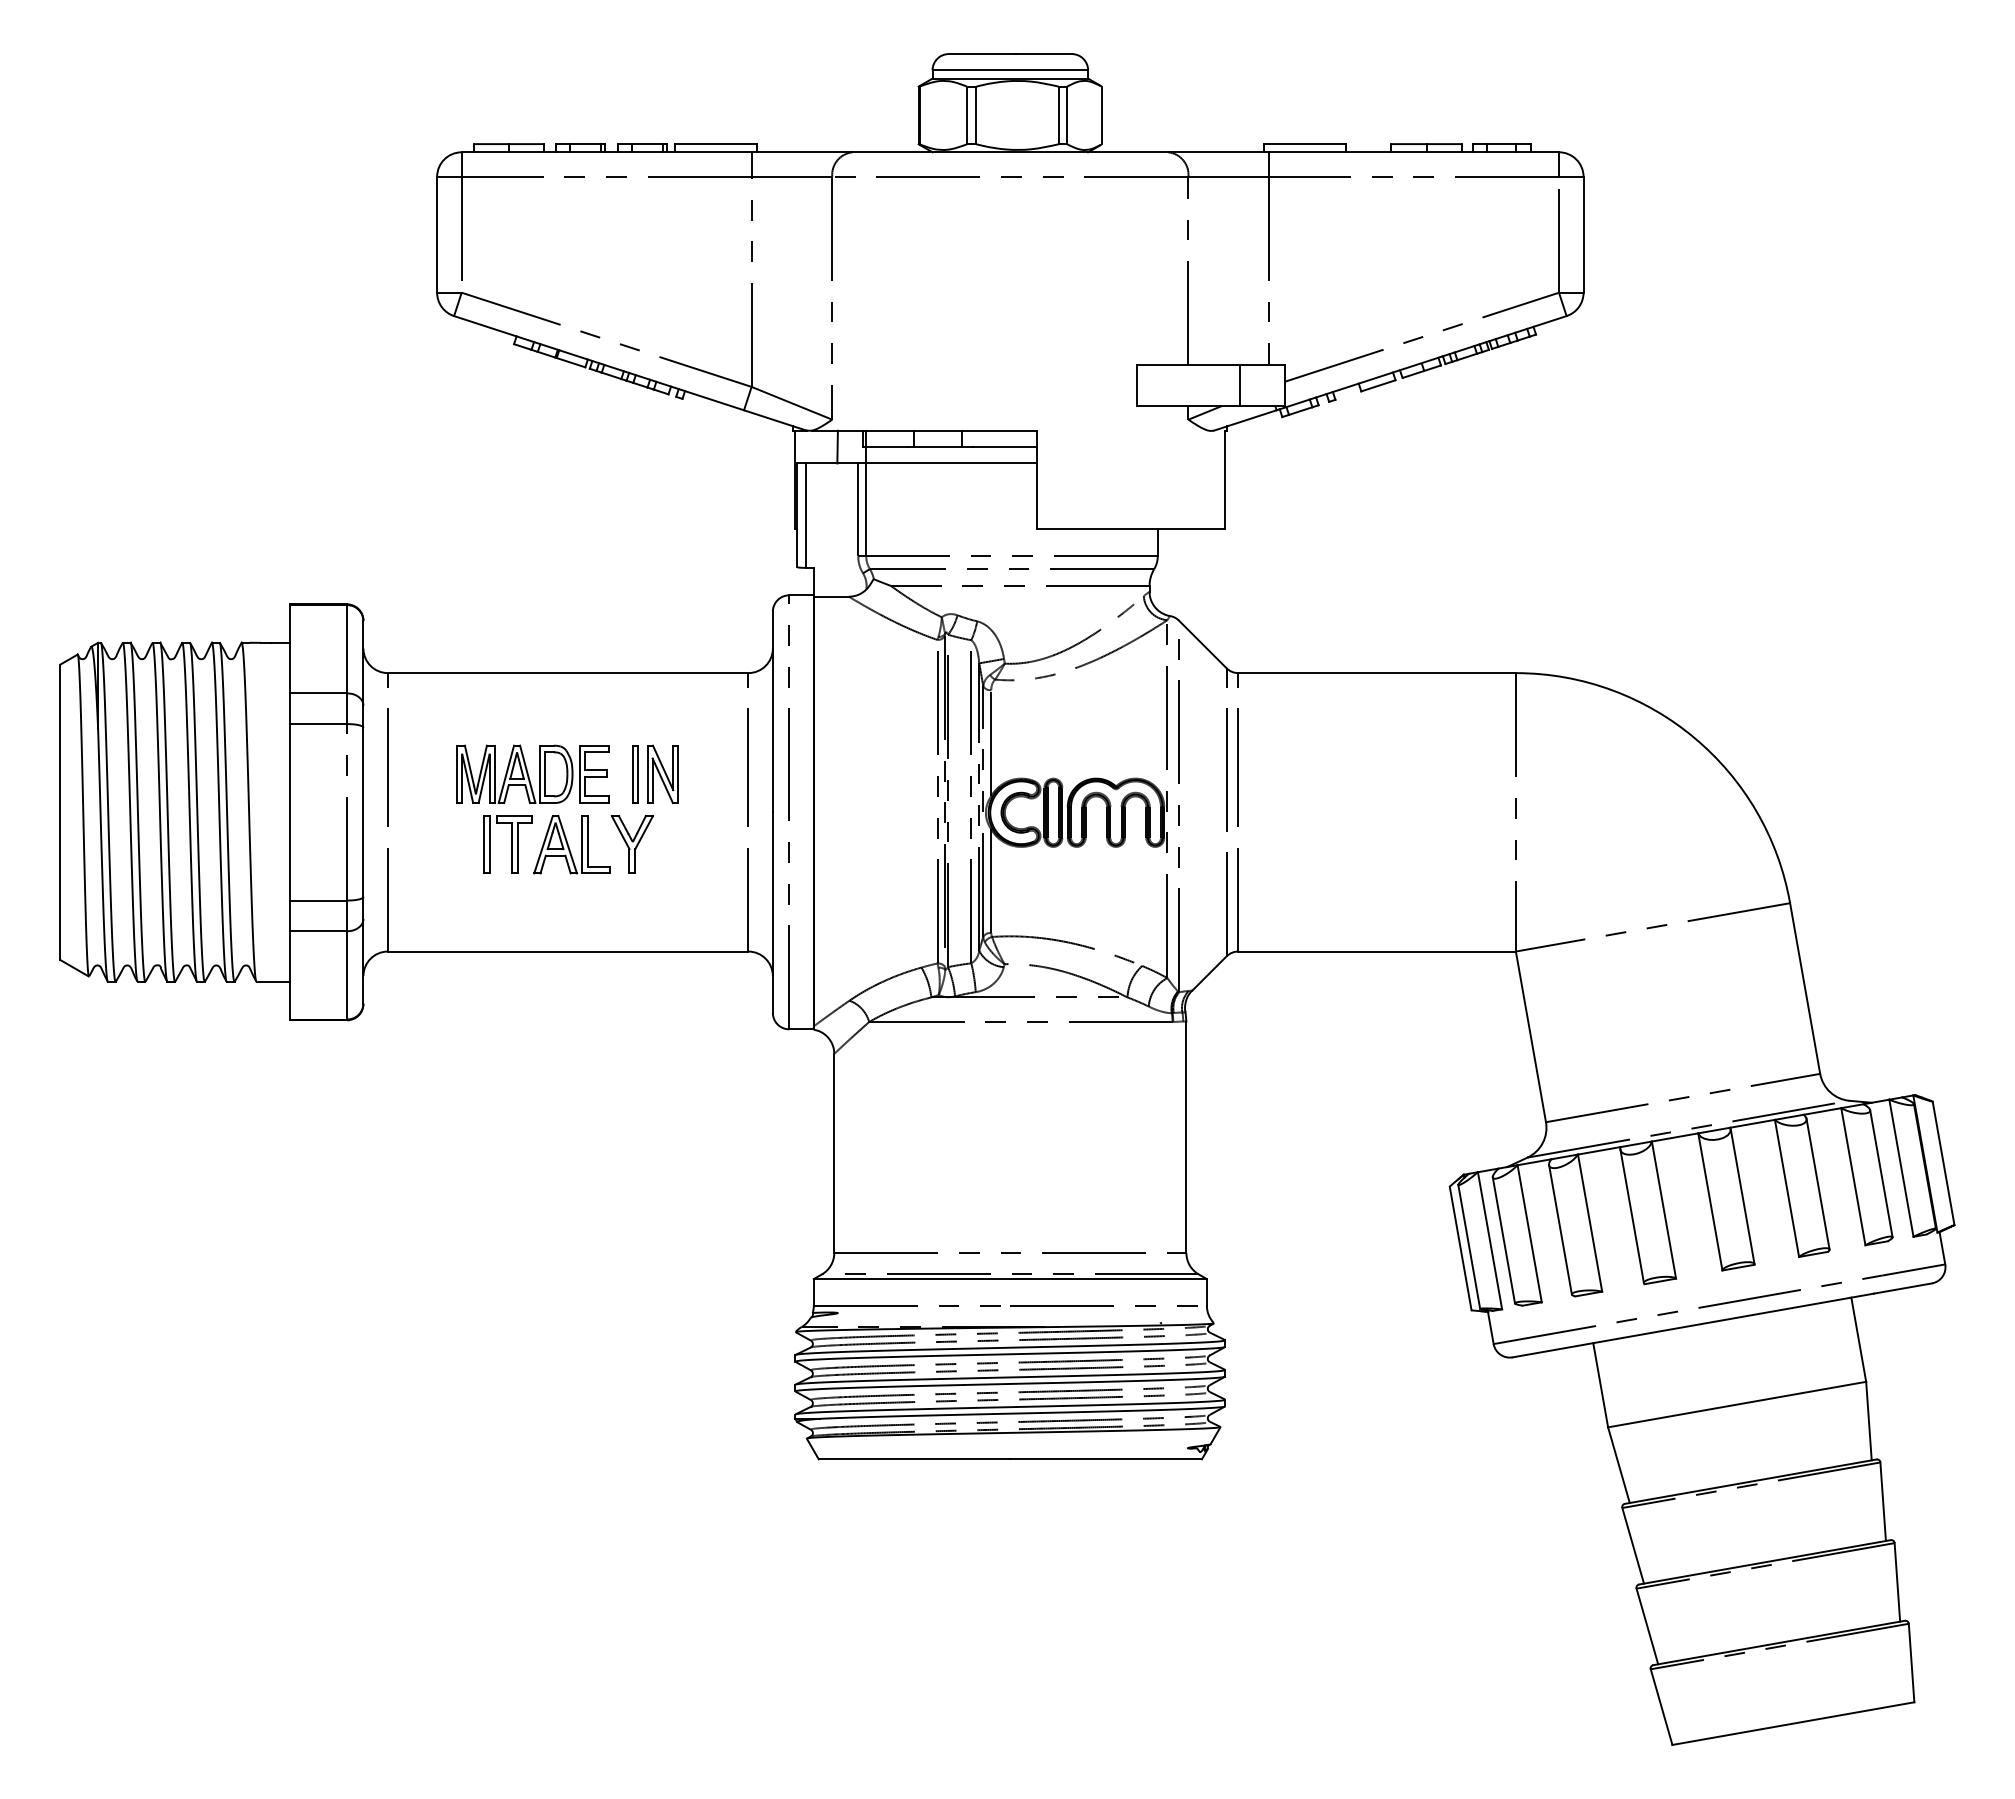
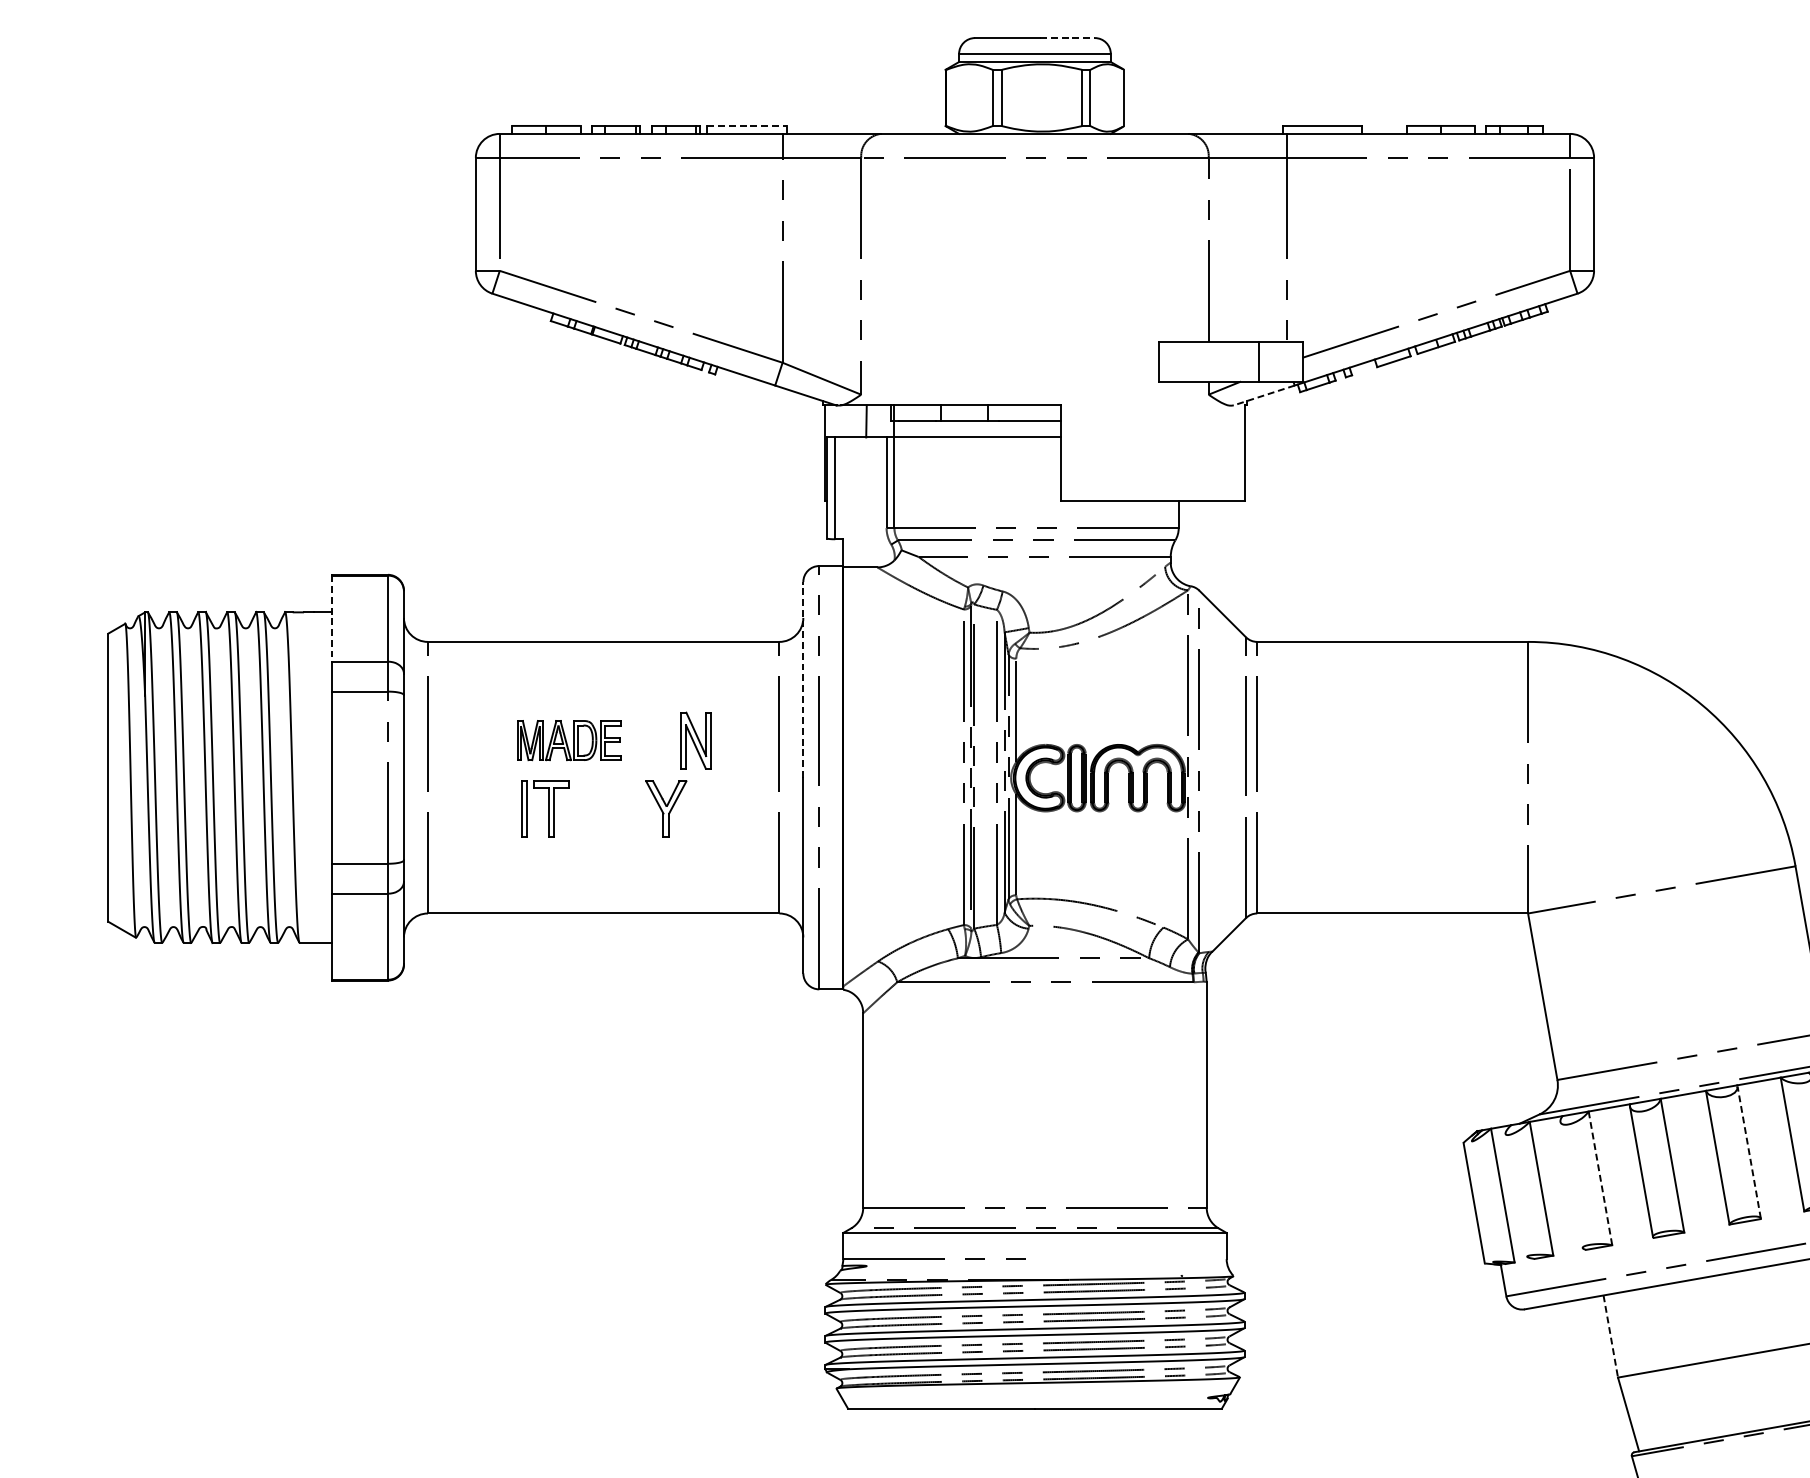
line: (1043, 54) -> (1067, 38), solid -> dashed
line: (715, 144) -> (747, 126), solid -> dashed
line: (1245, 420) -> (1264, 395), solid -> dashed
line: (289, 649) -> (331, 618), solid -> dashed
line: (772, 711) -> (802, 679), solid -> dashed
part: (532, 773) -> (568, 739), size x0.7
part: (635, 774) -> (669, 740), removed
part: (571, 844) -> (606, 809), removed
line: (1742, 1196) -> (1749, 1152), solid -> dashed
line: (1590, 1223) -> (1600, 1178), solid -> dashed
line: (1560, 1229) -> (1571, 1184), removed
line: (1503, 1240) -> (1515, 1195), removed
line: (1469, 1246) -> (1482, 1201), removed
line: (1103, 1305) -> (1125, 1258), removed
line: (1600, 1385) -> (1610, 1336), solid -> dashed

